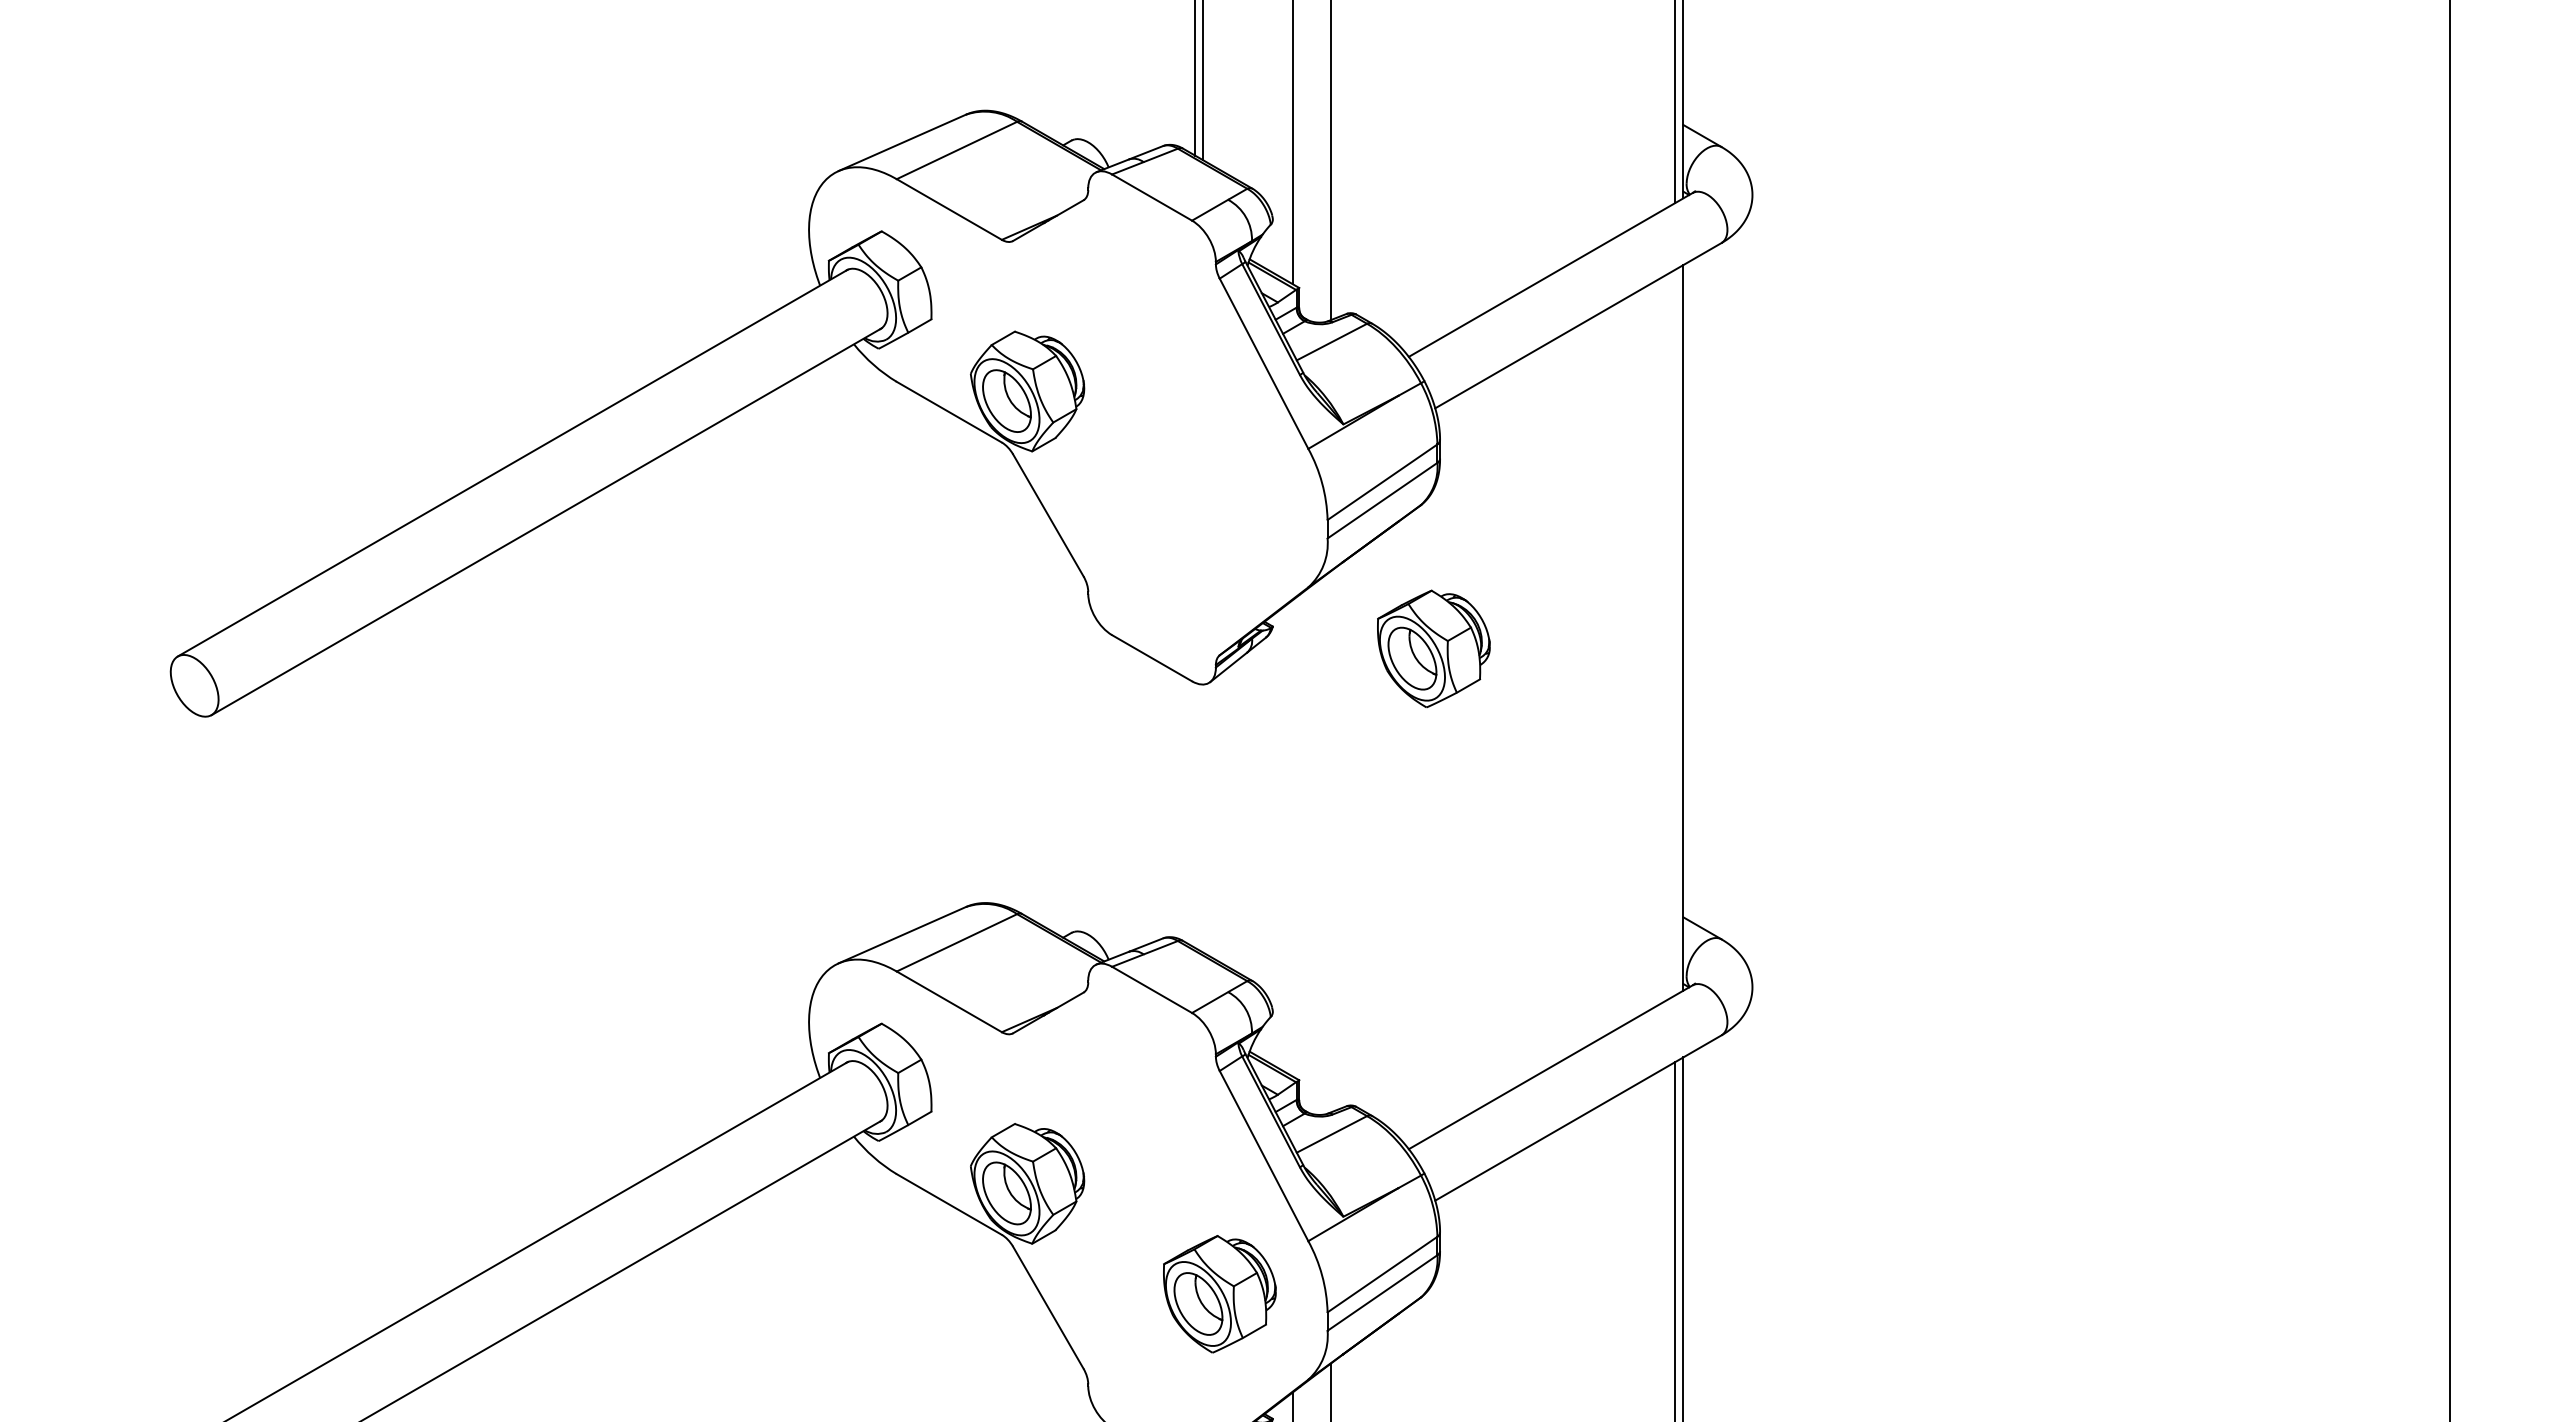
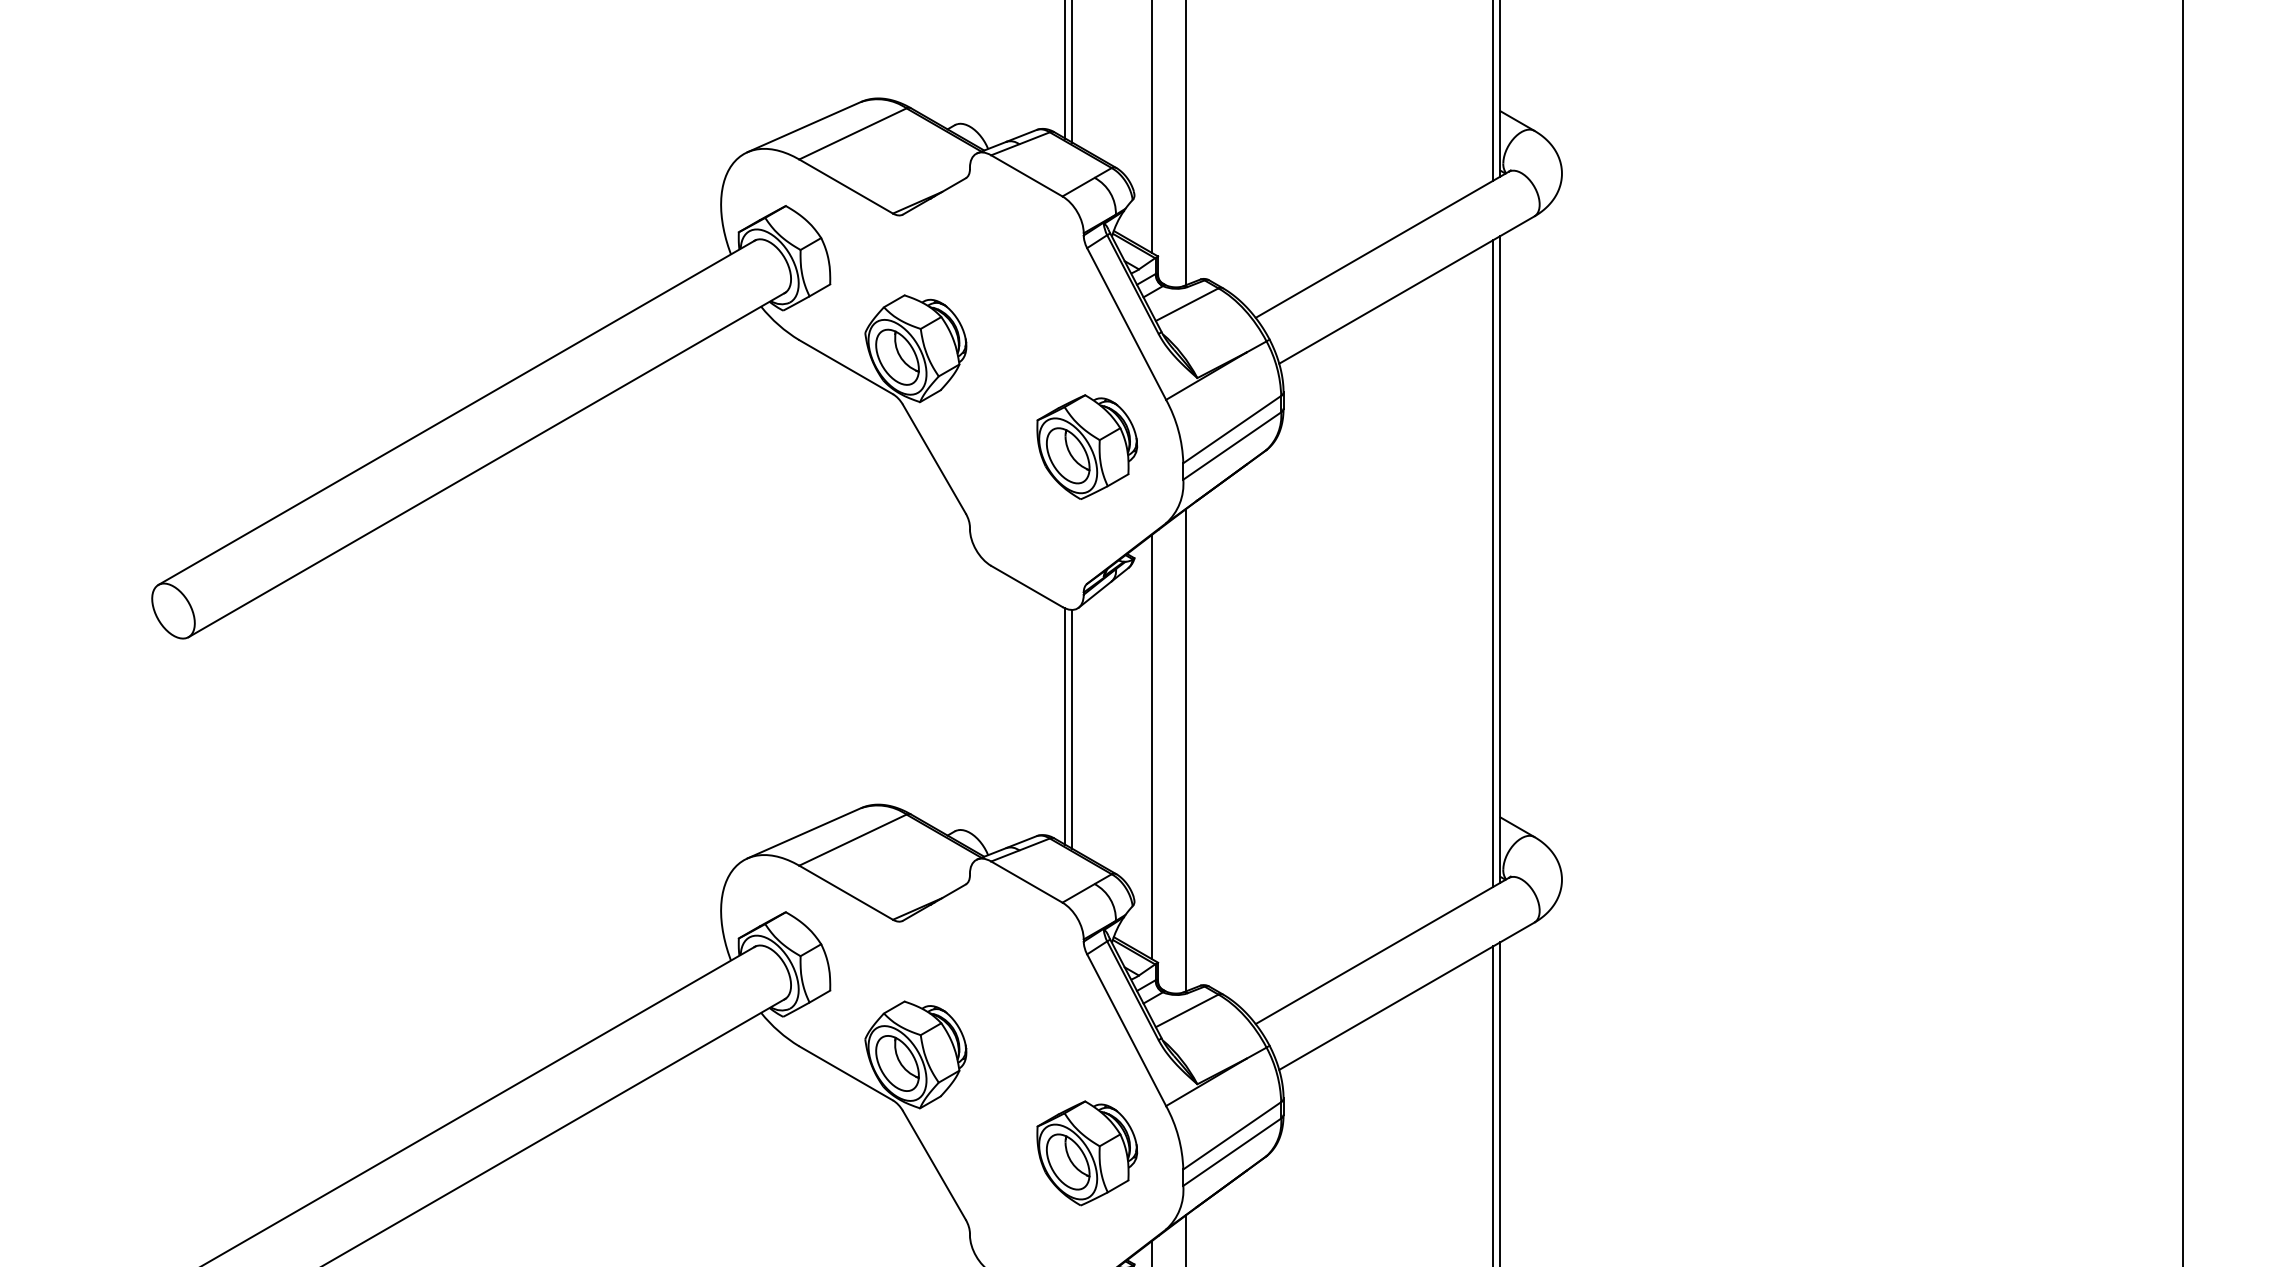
line: (1675, 632) -> (1493, 563), added
part: (1433, 648) -> (1086, 446), moved
line: (1195, 814) -> (1065, 725), added
line: (1203, 818) -> (1072, 729), added
line: (1292, 838) -> (1152, 747), added
line: (1330, 841) -> (1185, 749), added

